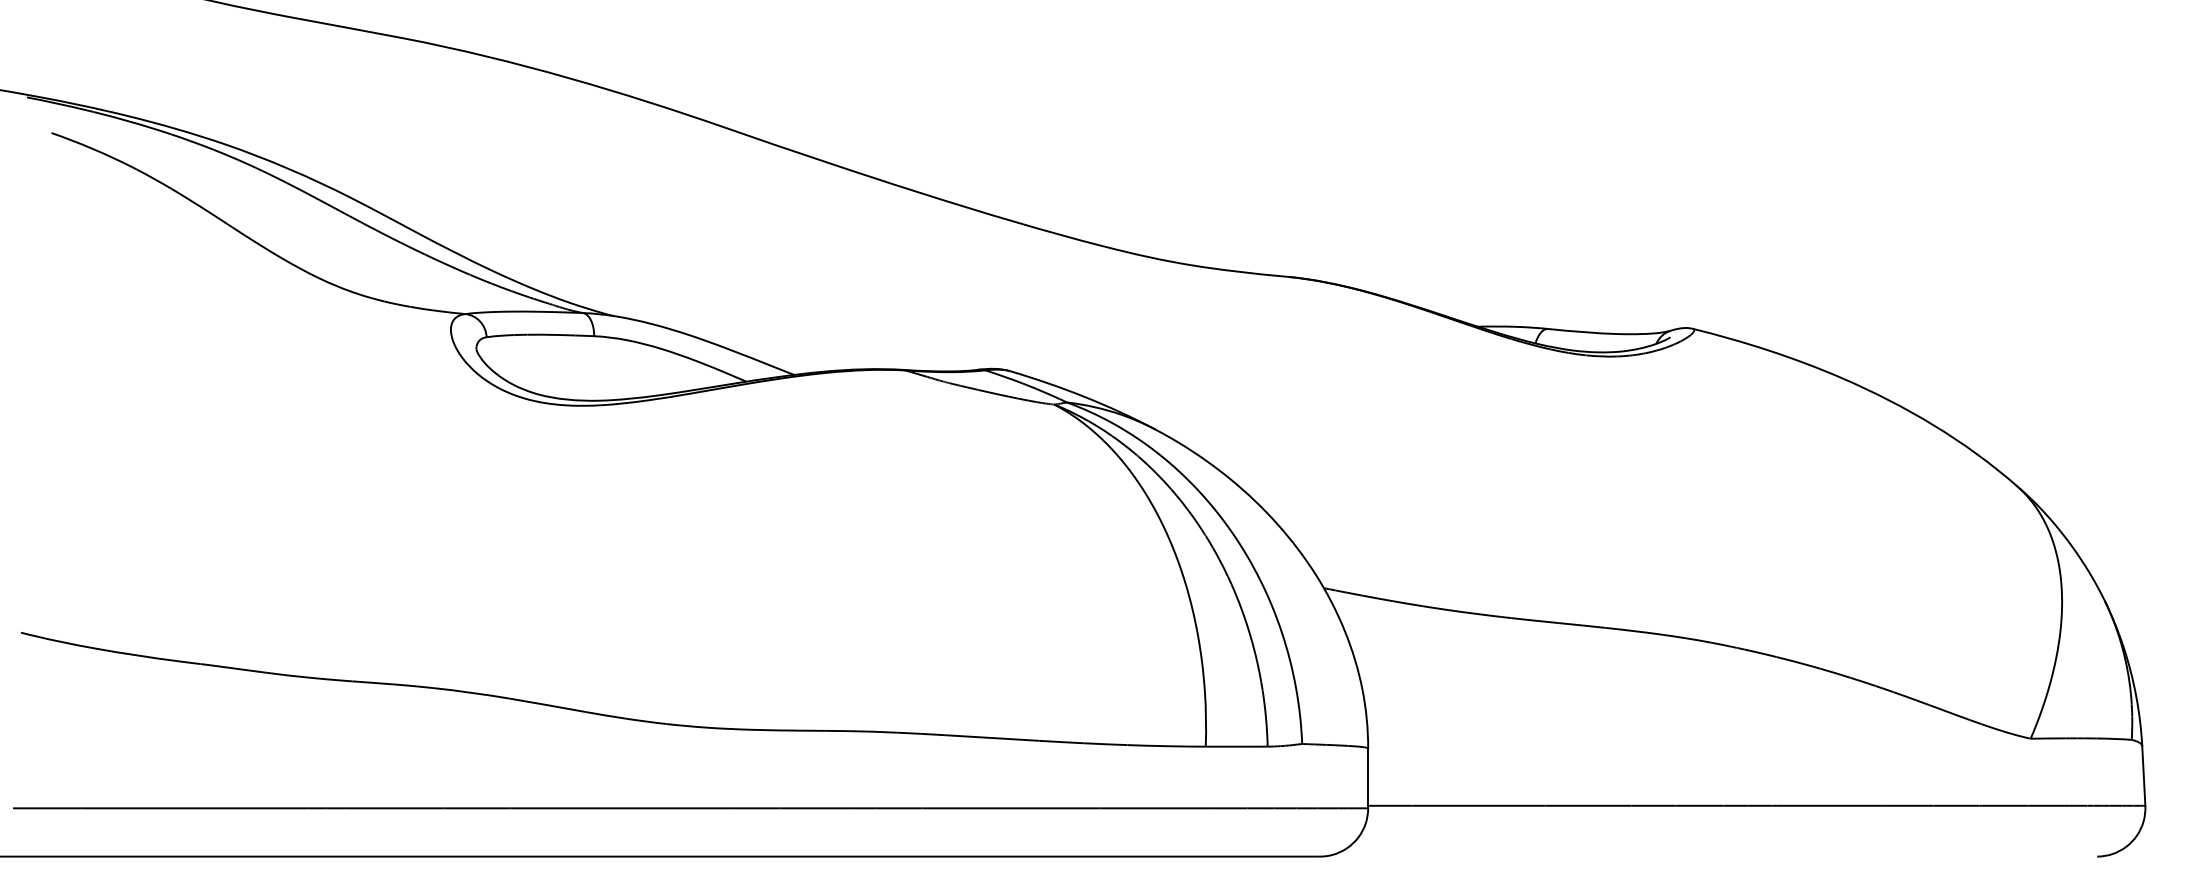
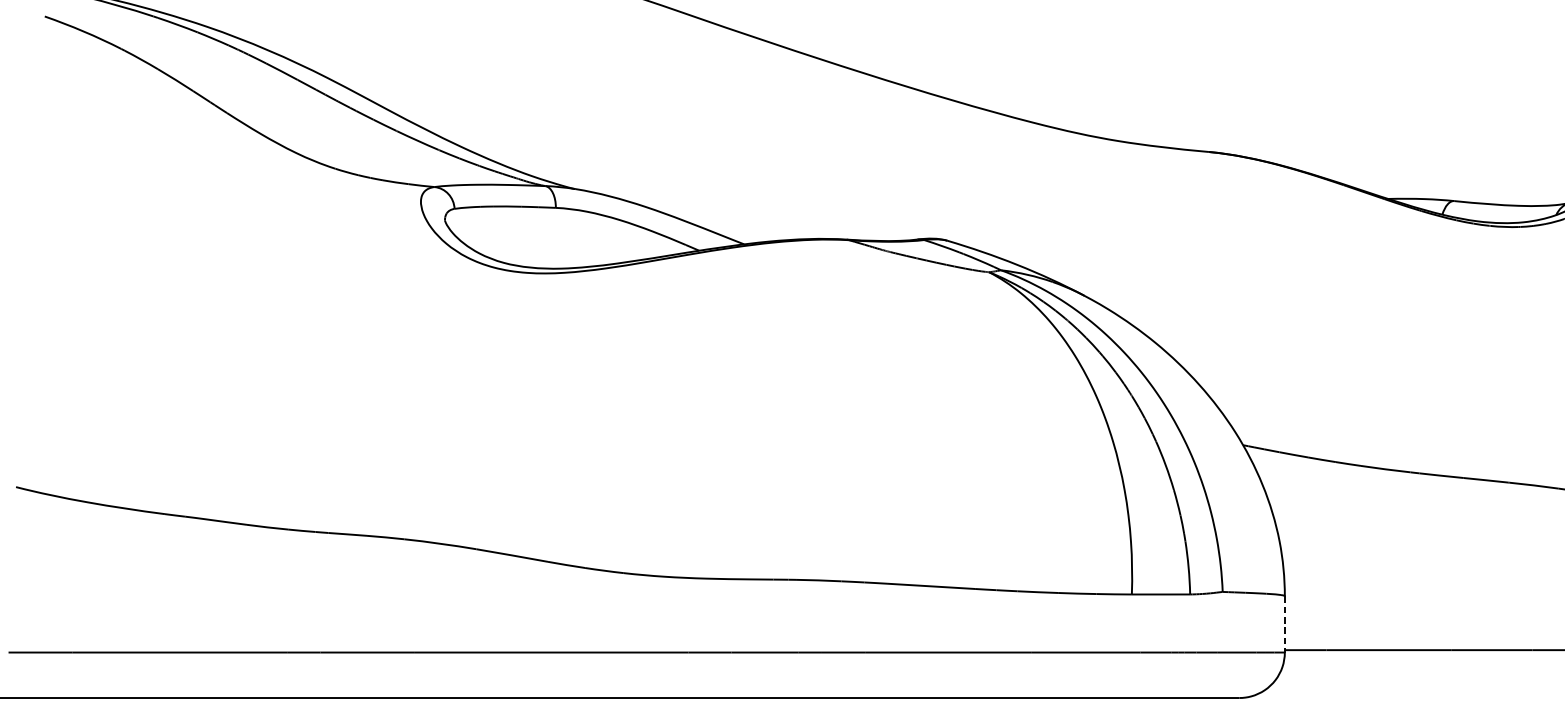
line: (1368, 778) -> (1285, 624), solid -> dashed

